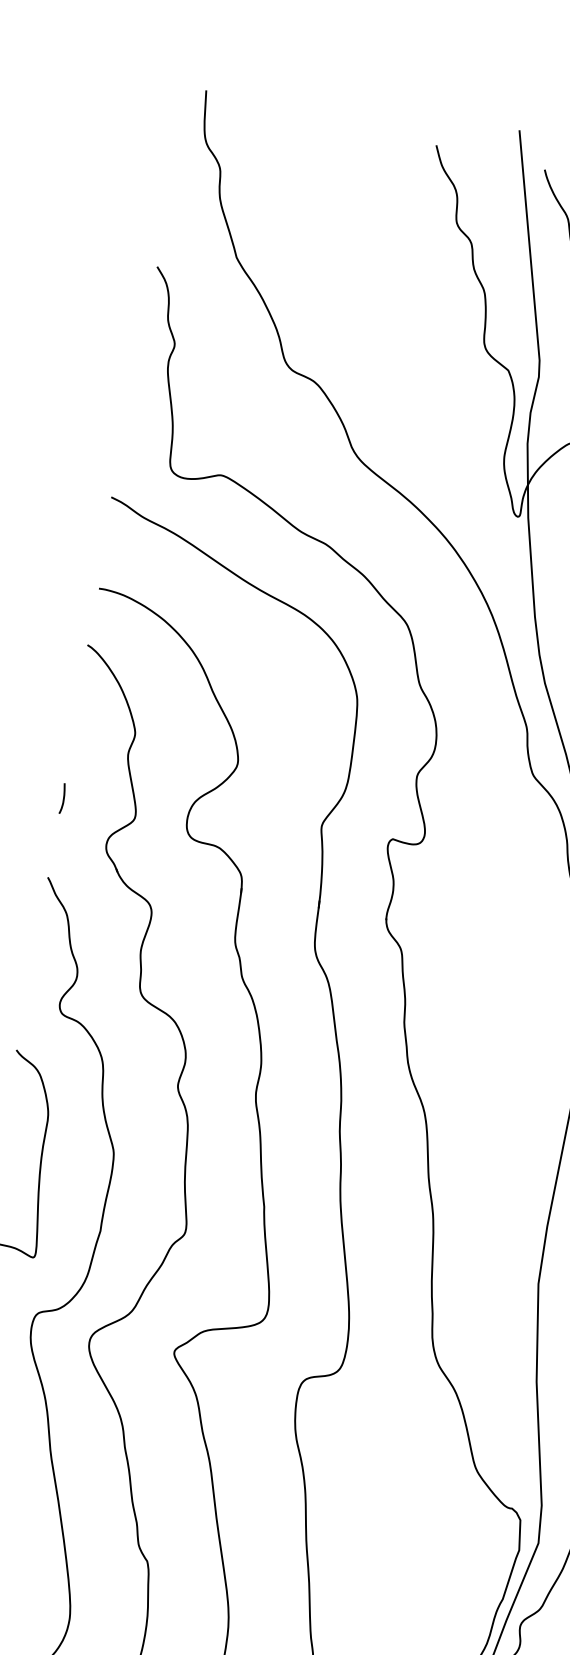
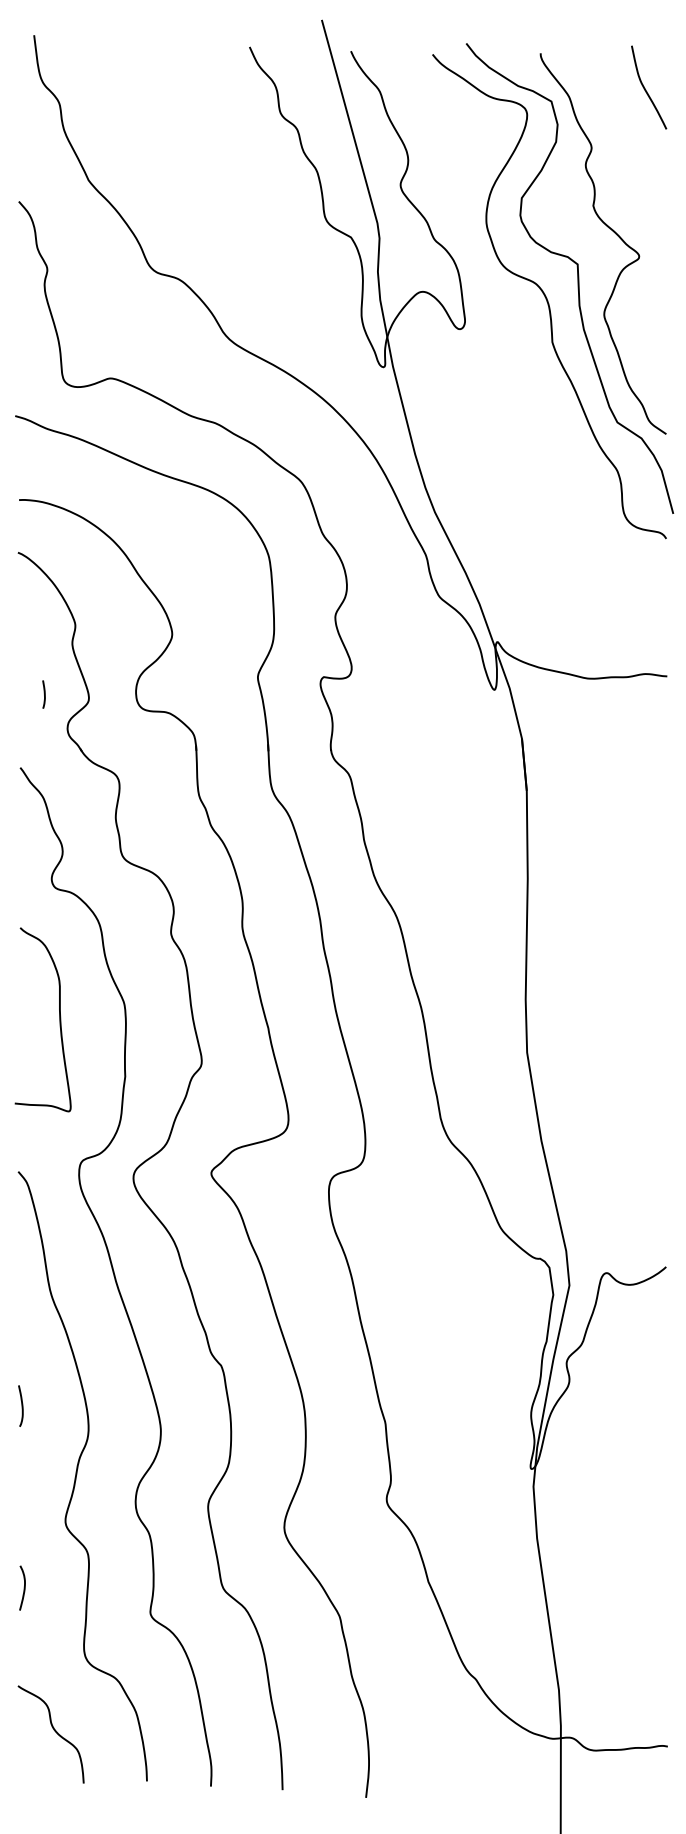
line: (62, 797) -> (43, 693), moved

